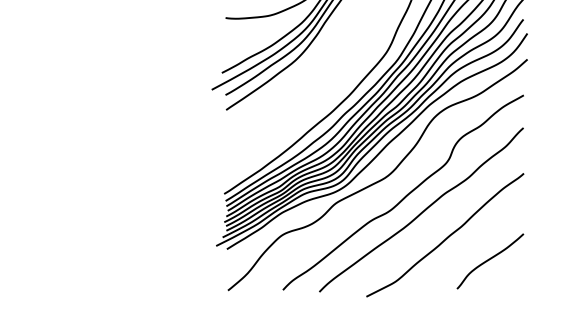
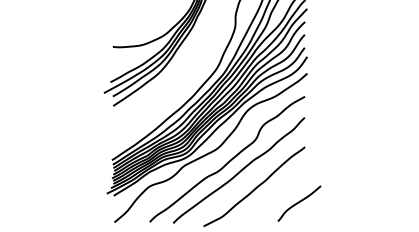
curve: (490, 261) -> (299, 203), moved

